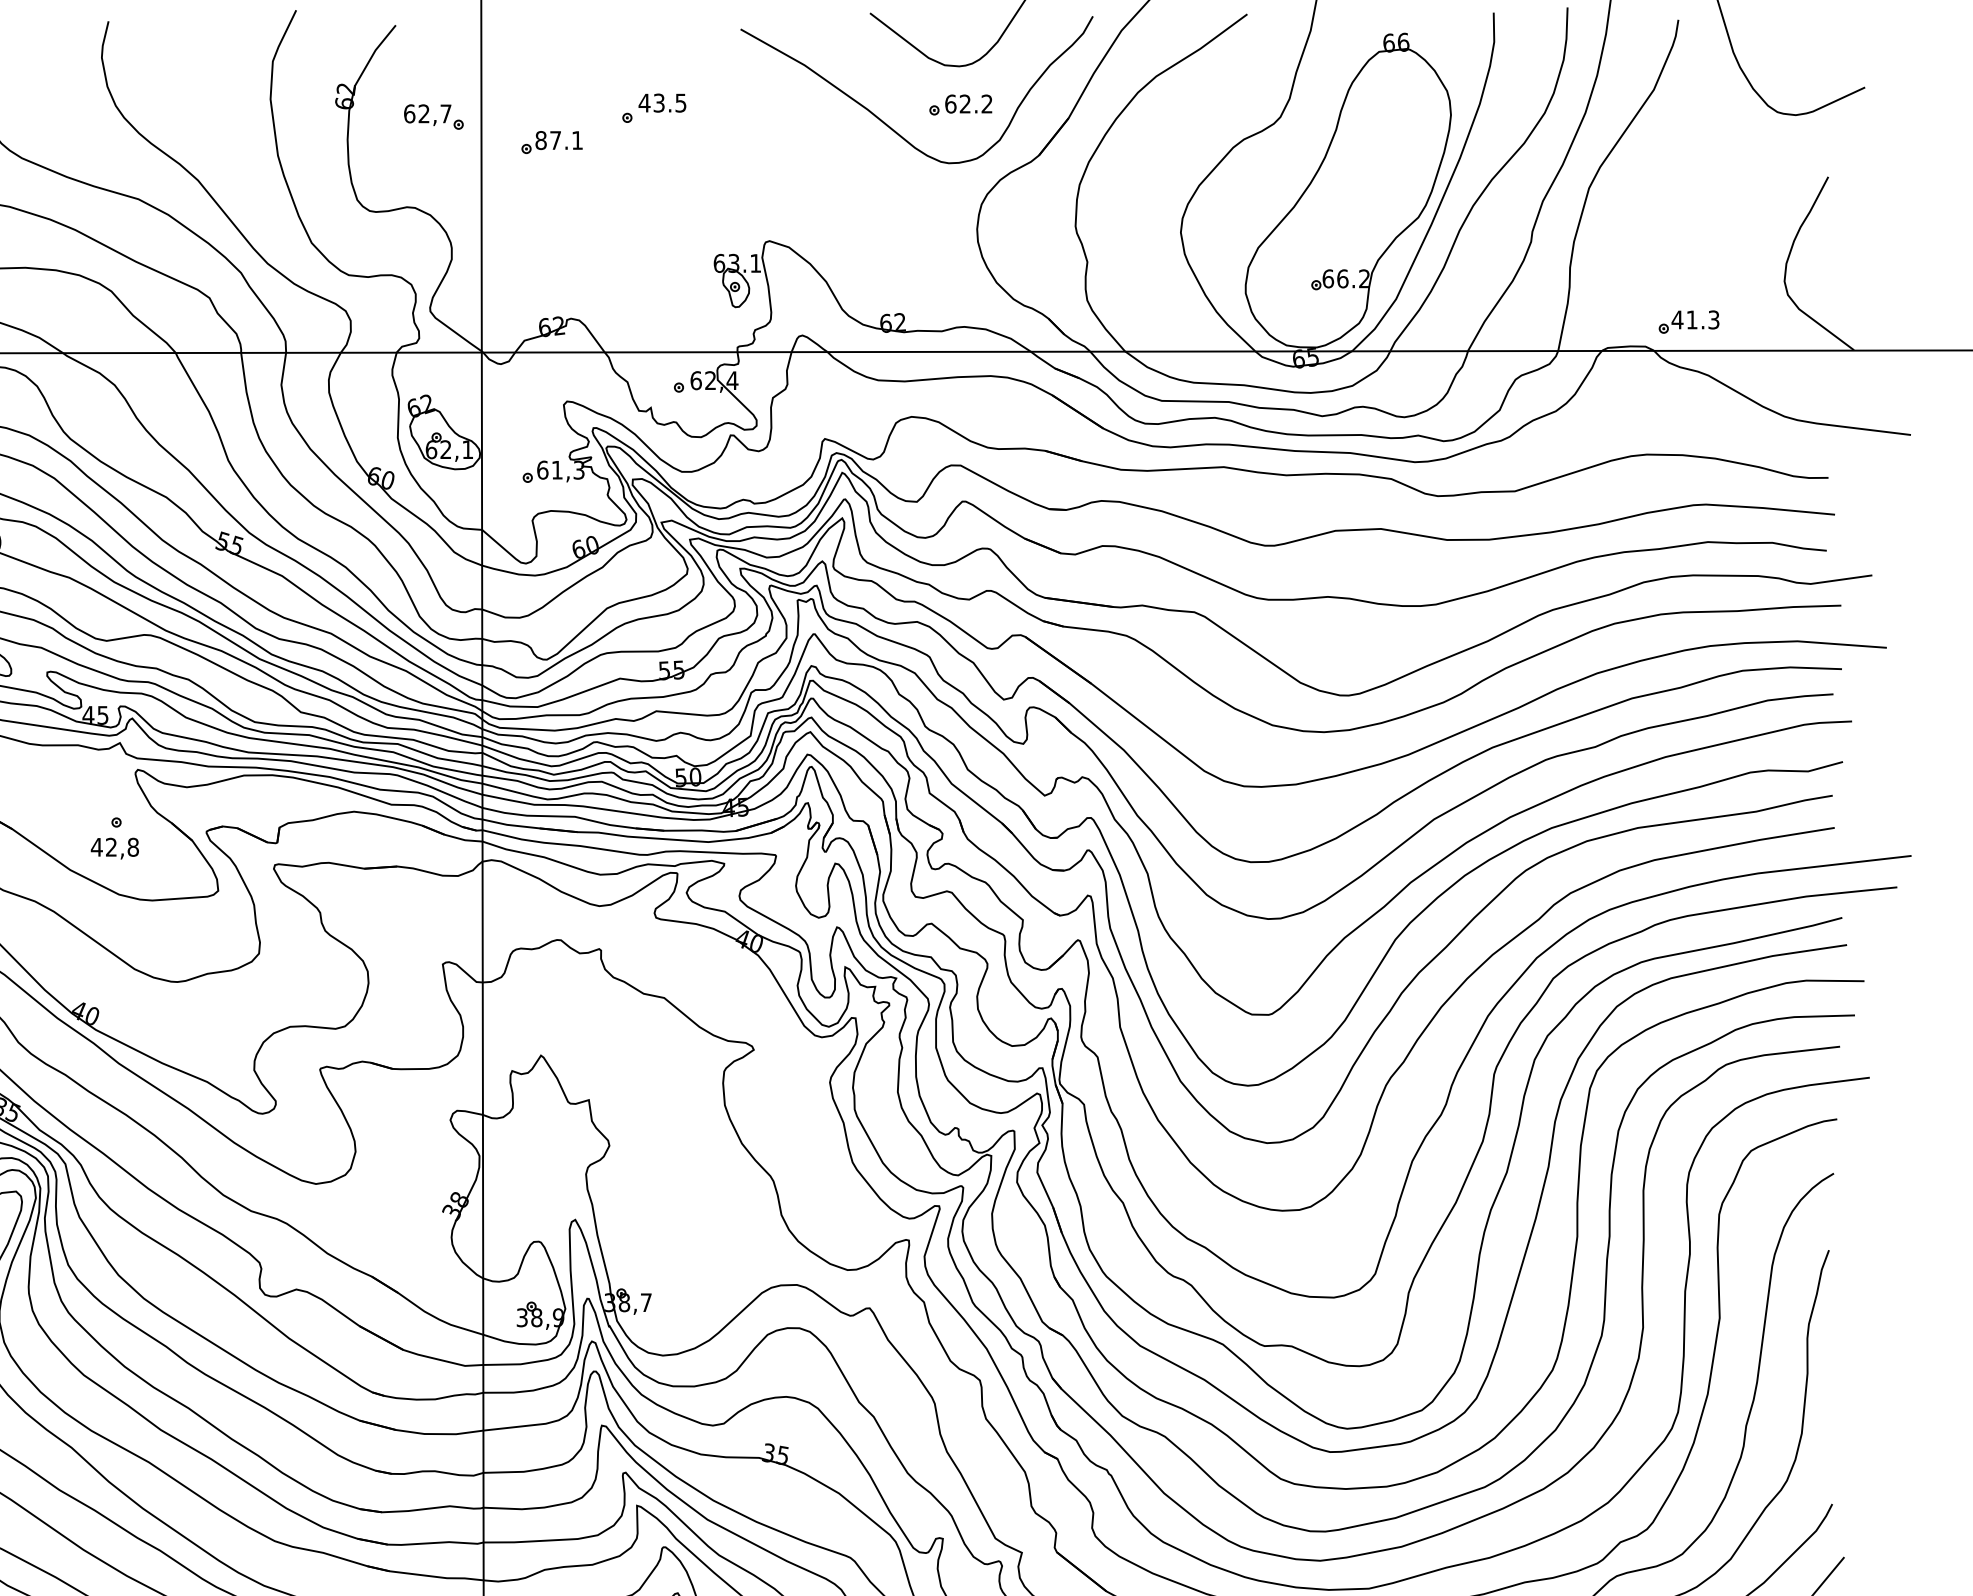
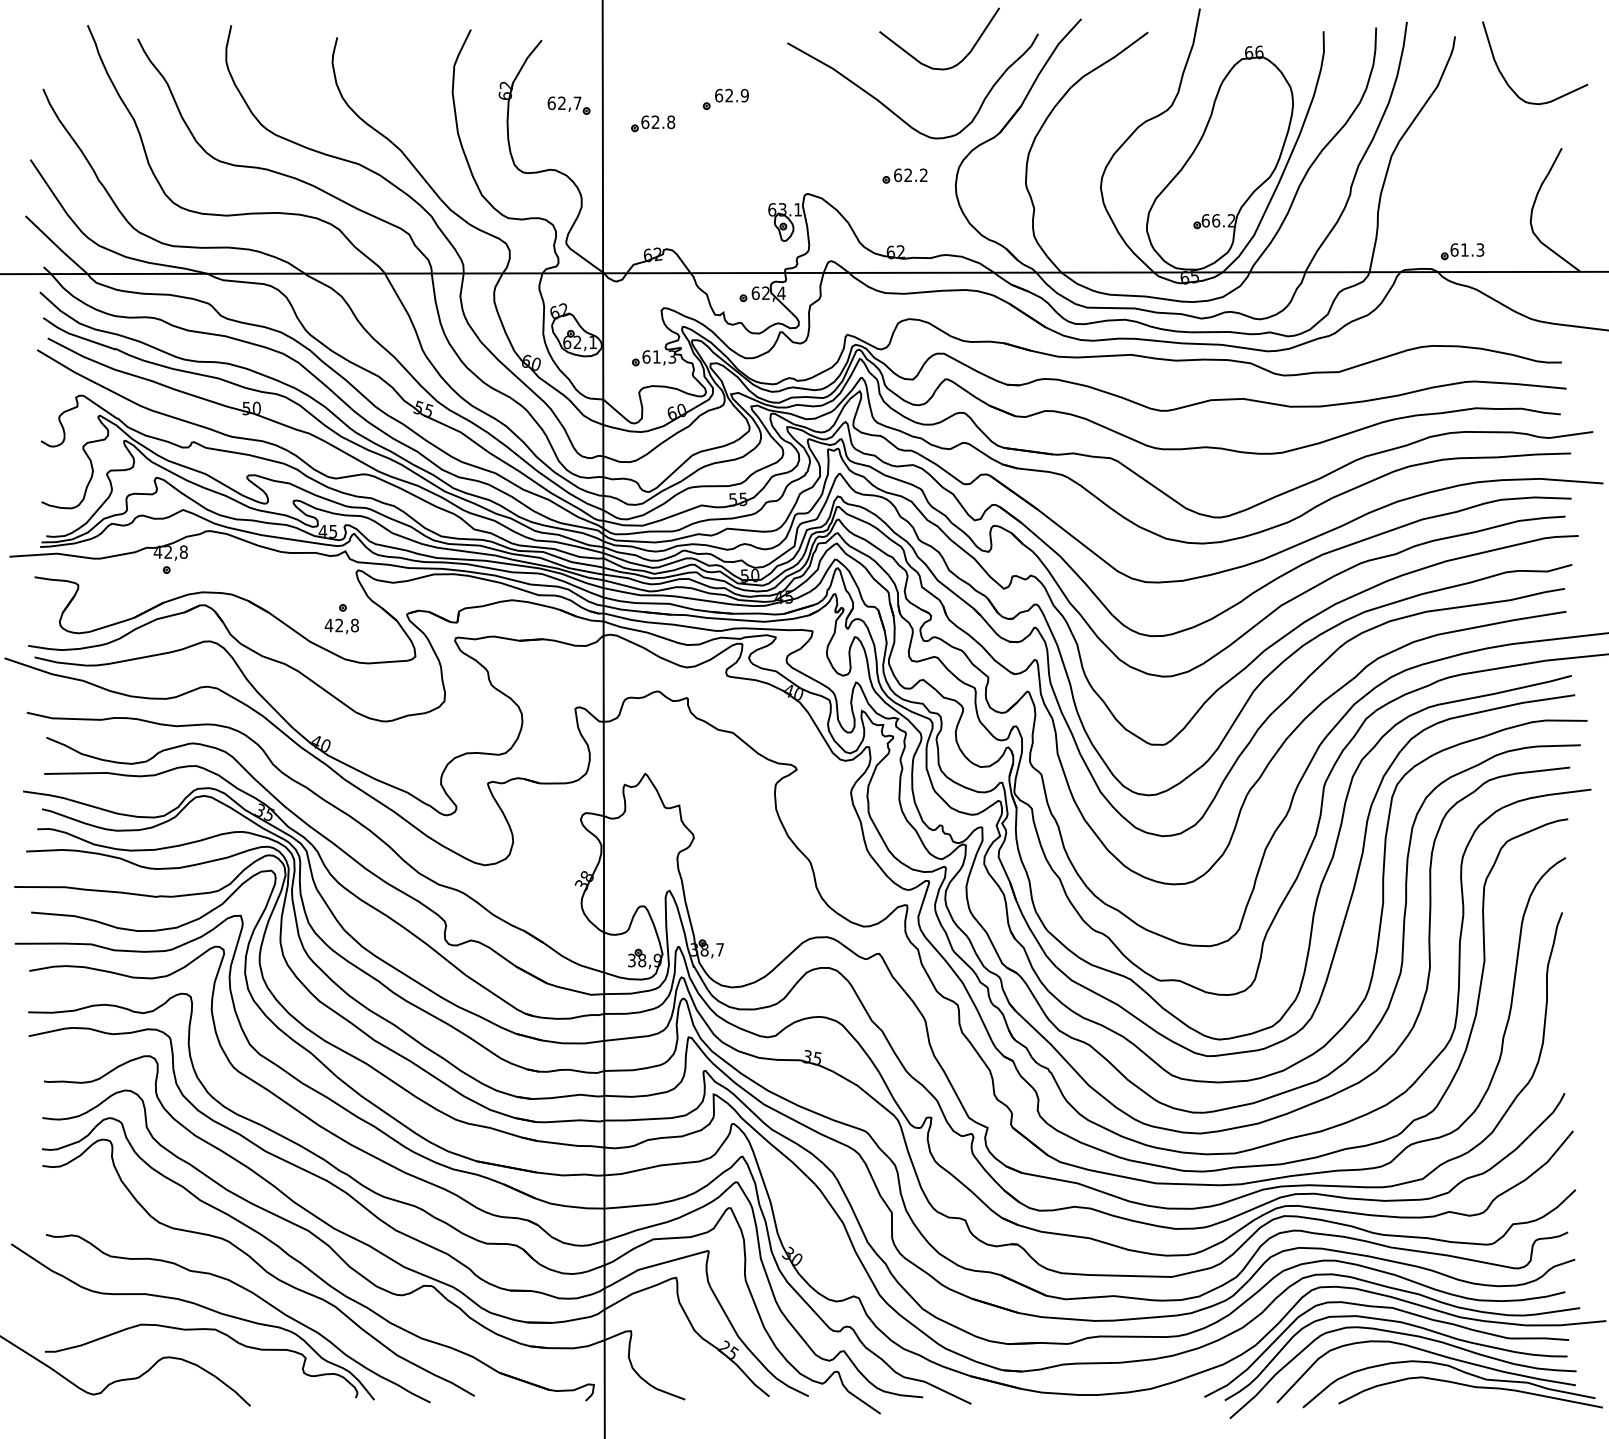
text: (662, 102) -> (731, 95), 43.5 -> 62.9
part: (959, 104) -> (904, 175), moved
text: (559, 140) -> (658, 122), 87.1 -> 62.8
text: (1677, 319) -> (1454, 249), 41.3 -> 61.3

